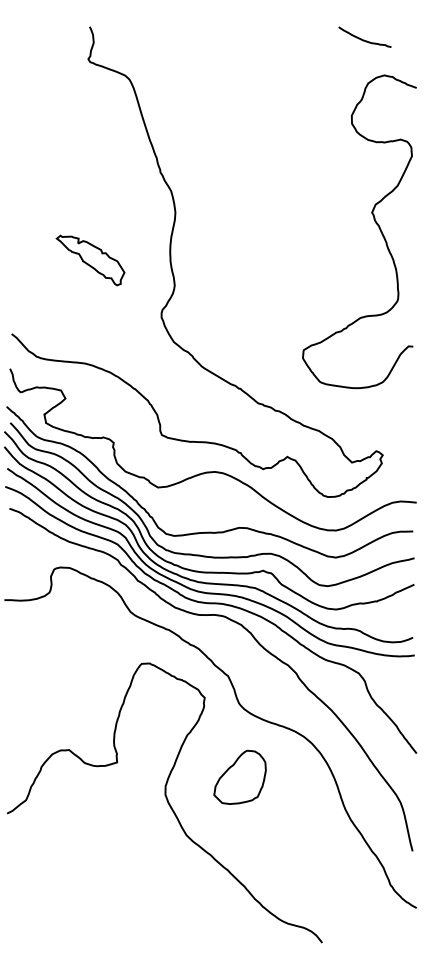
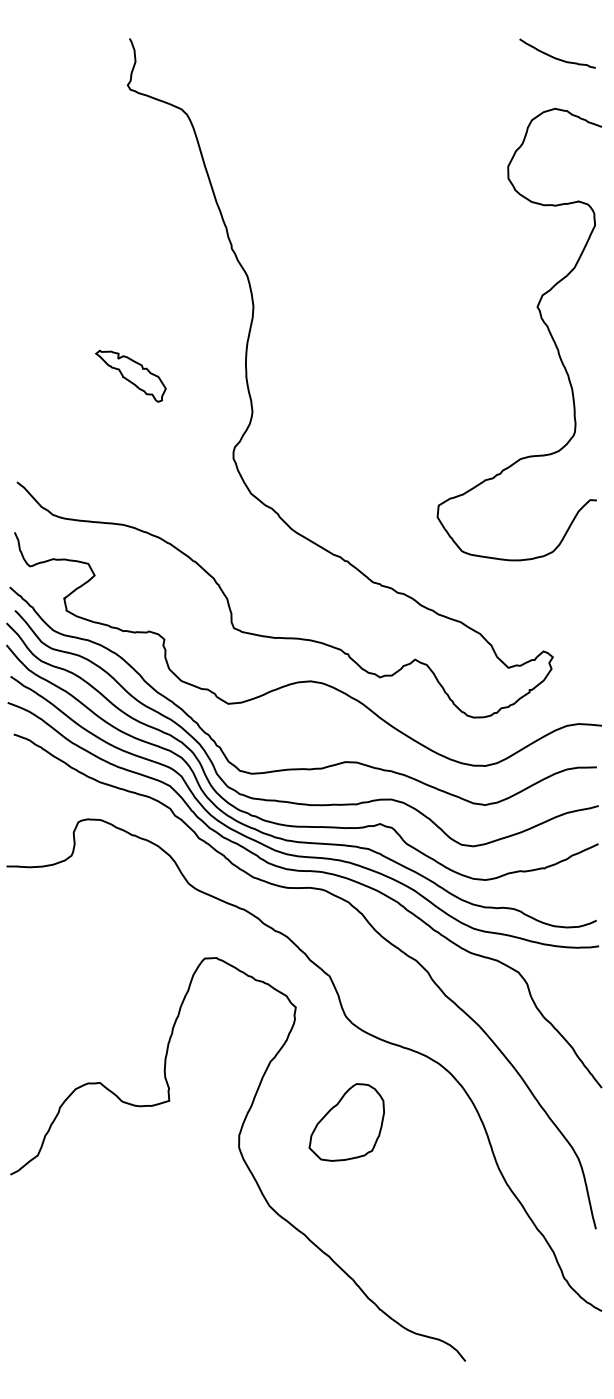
curve: (364, 39) -> (556, 56), moved
part: (90, 260) -> (130, 376), size x0.71

